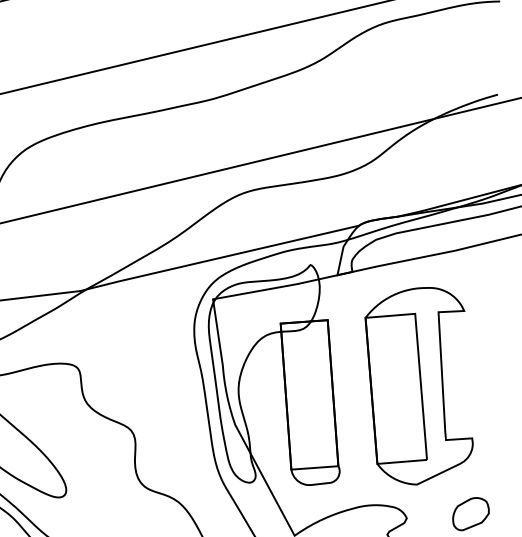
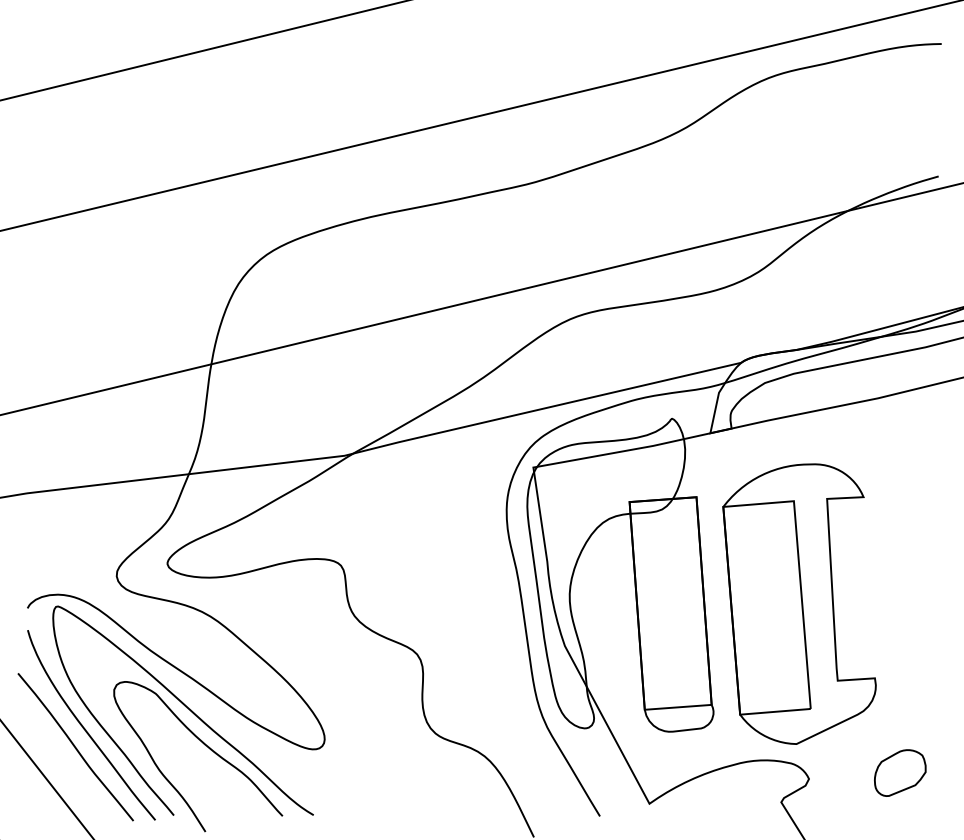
part: (419, 385) -> (799, 603), moved

